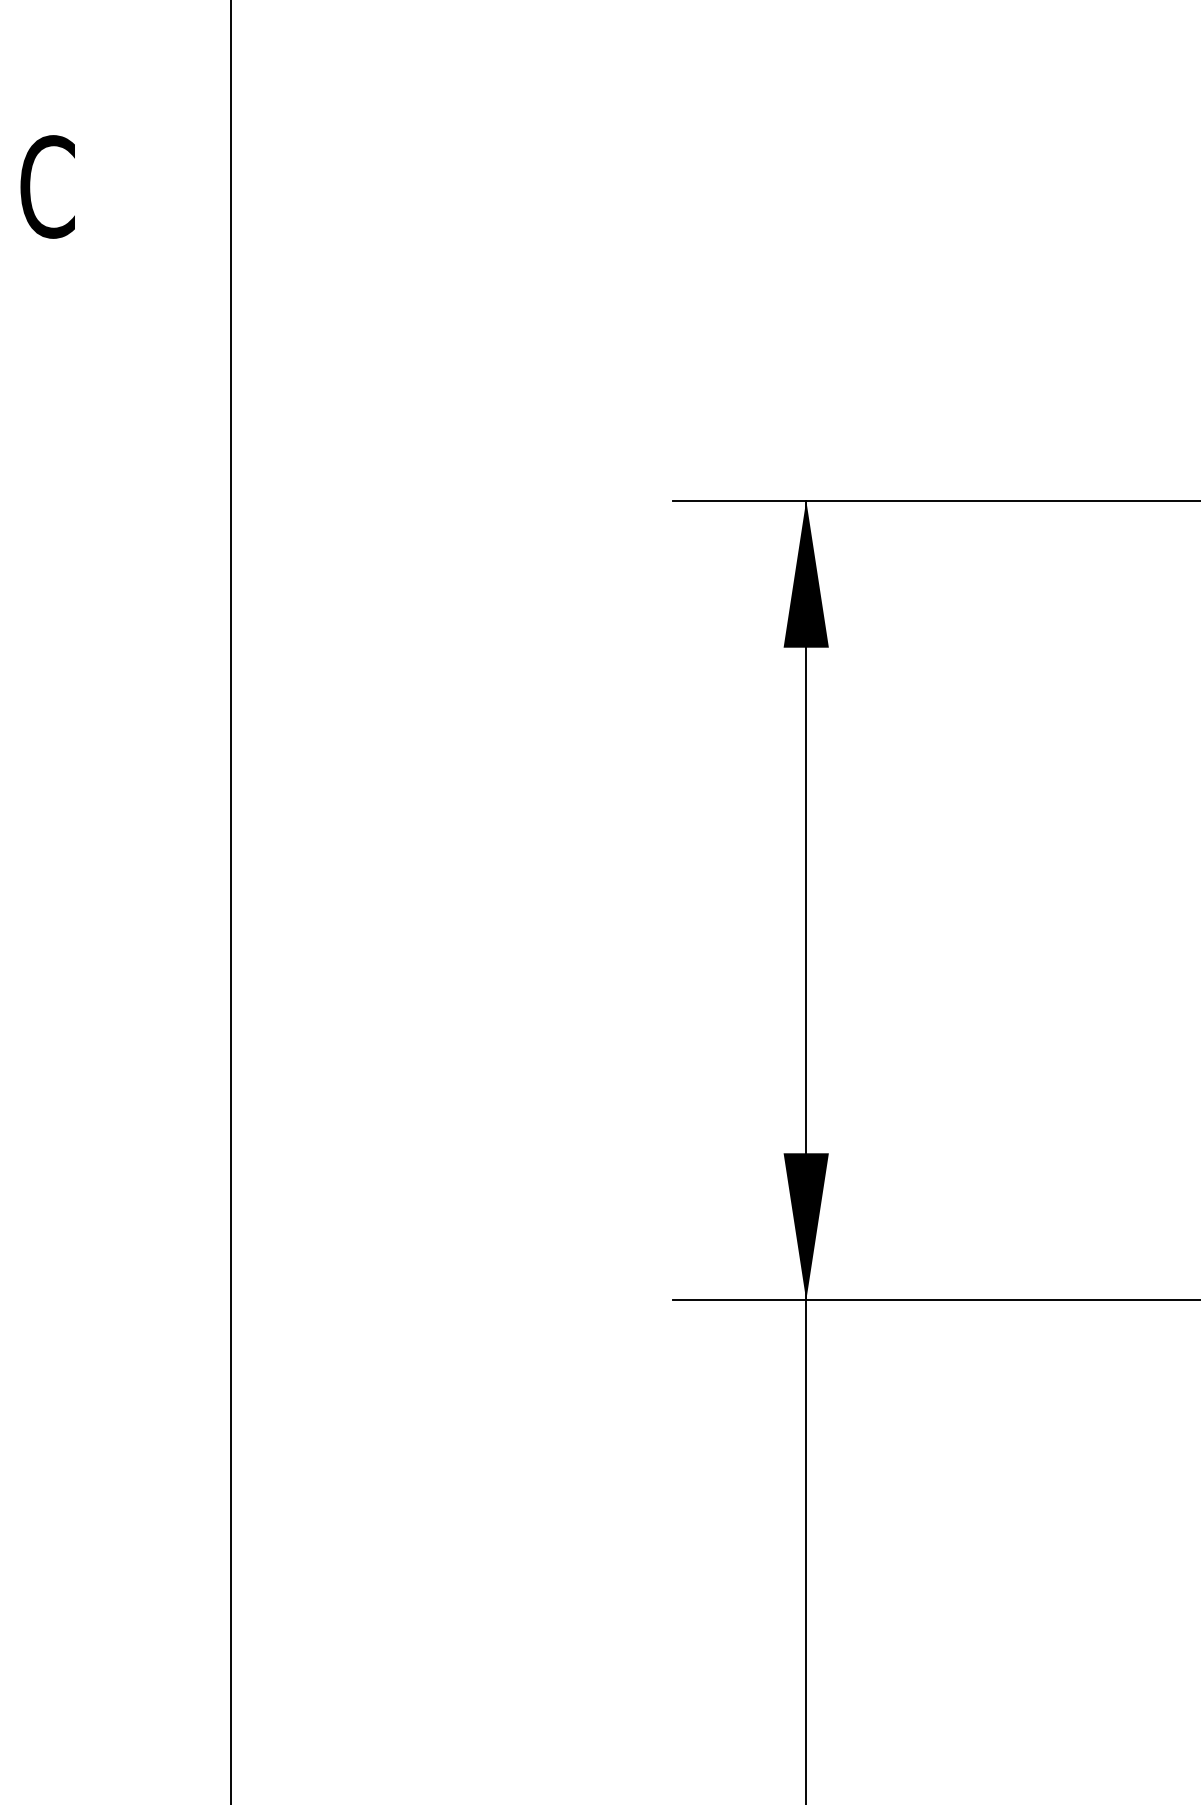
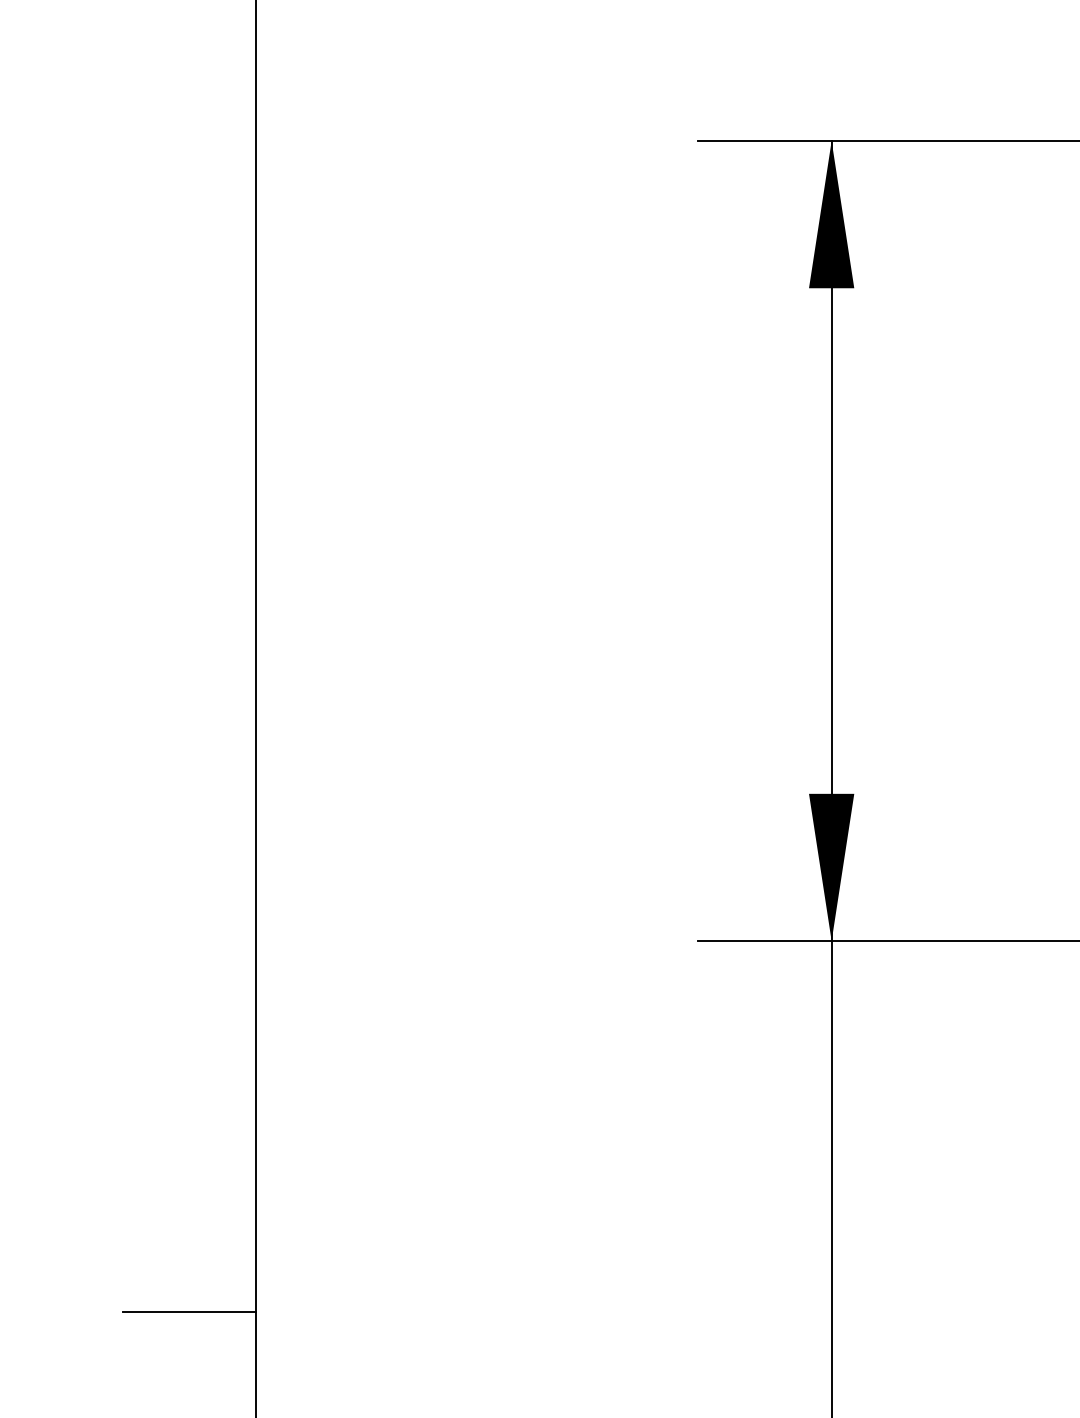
line: (163, 1671) -> (188, 1312), added

